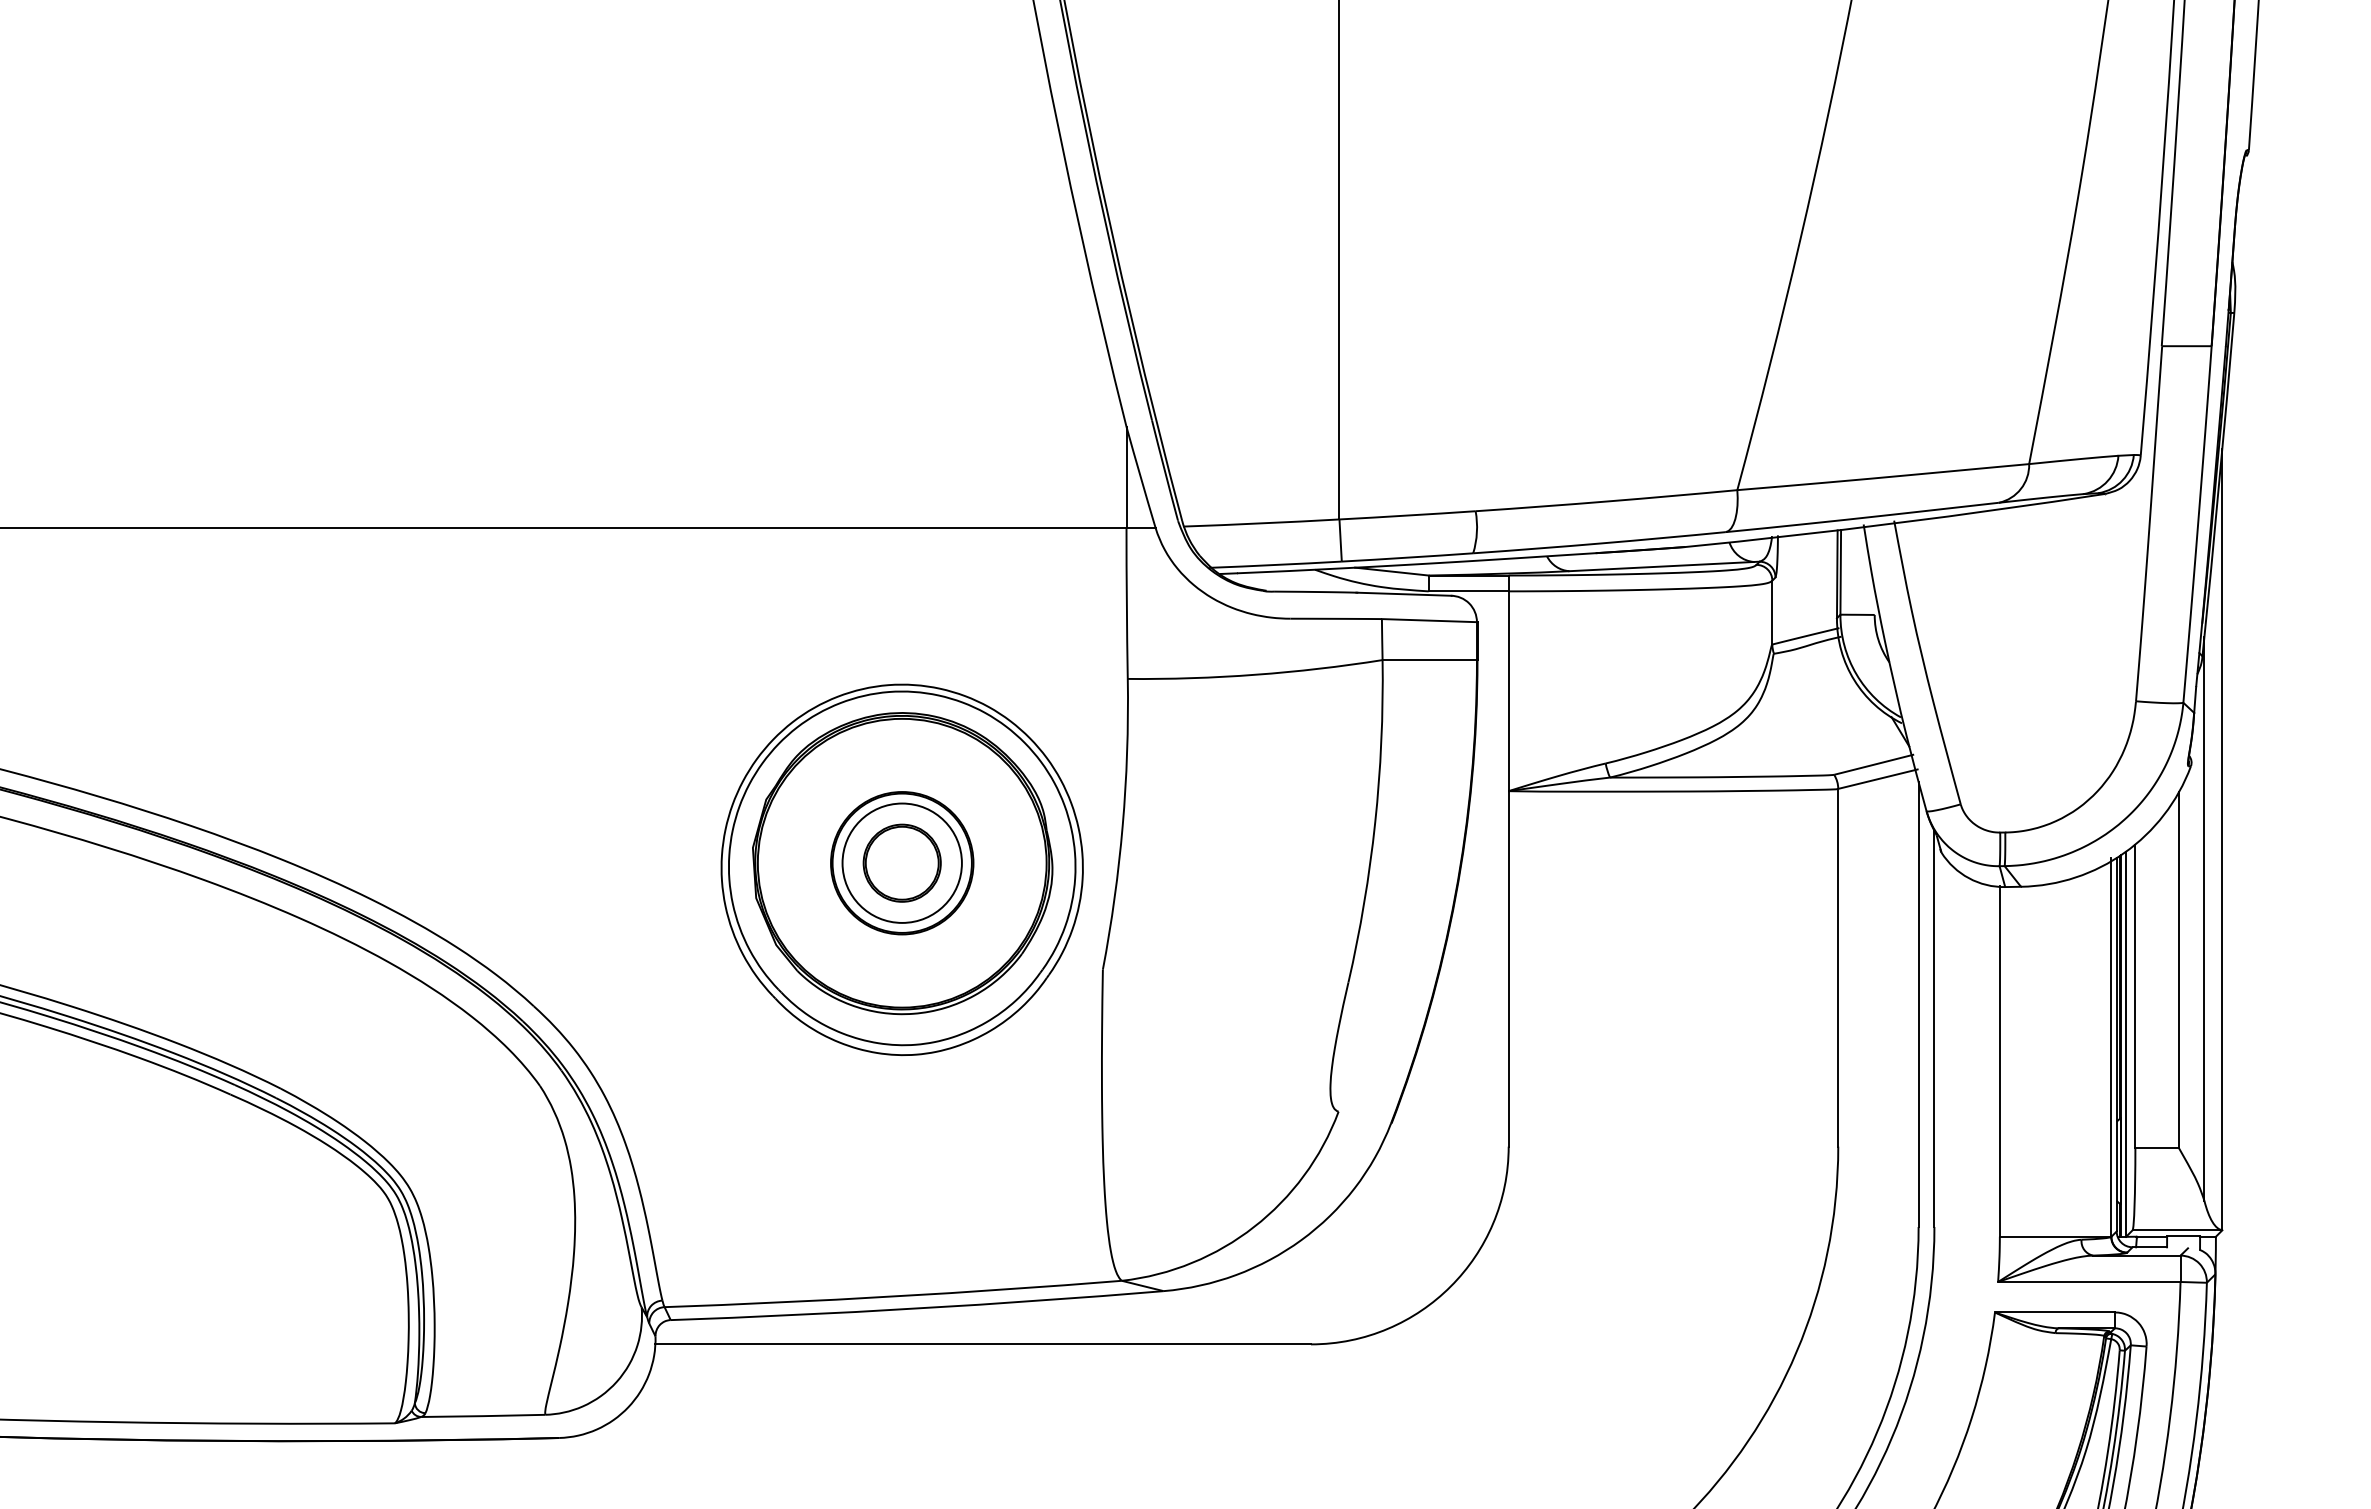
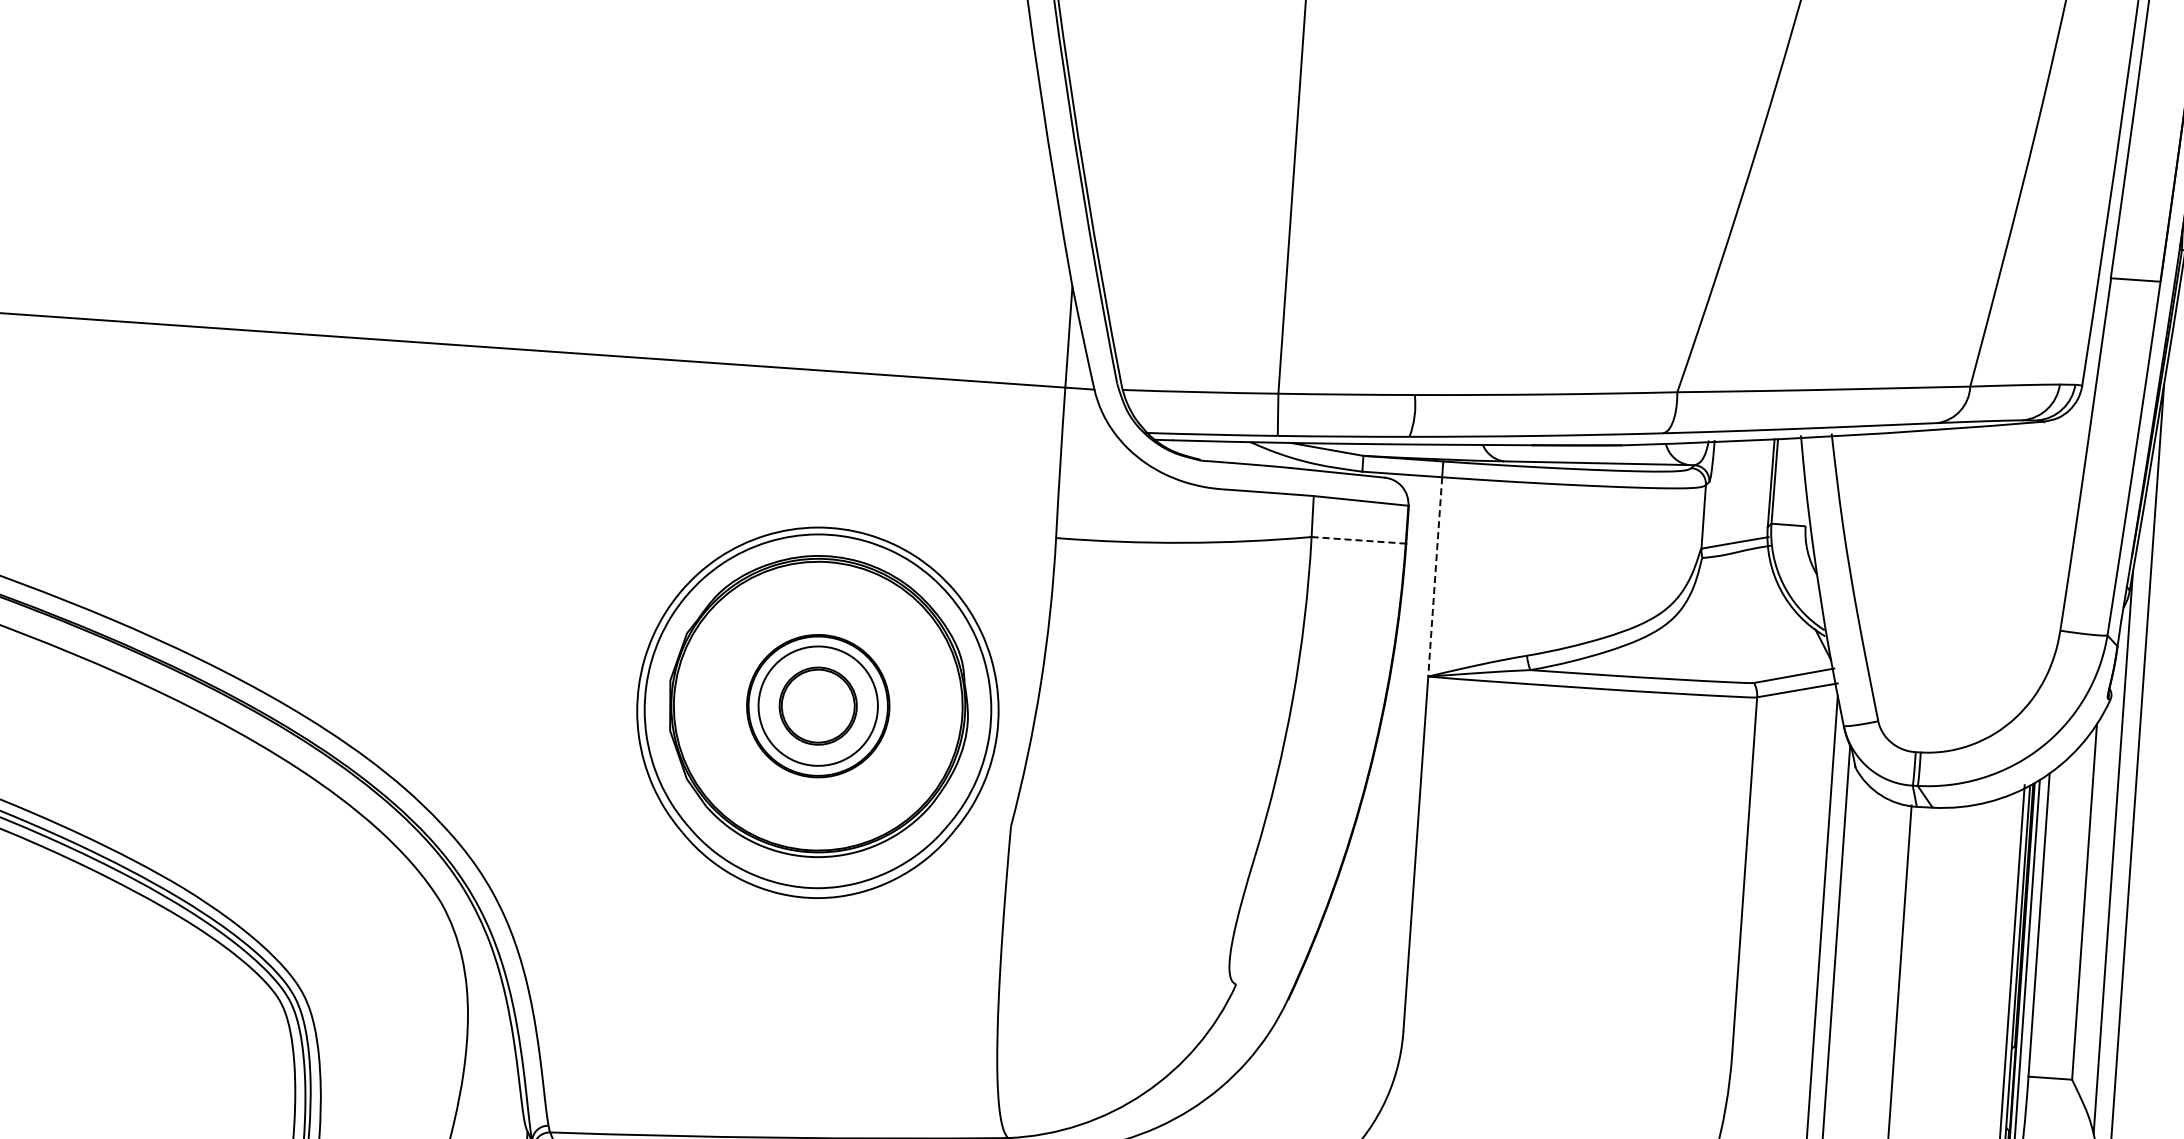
line: (1430, 660) -> (1359, 540), solid -> dashed
line: (1508, 691) -> (1435, 577), solid -> dashed

